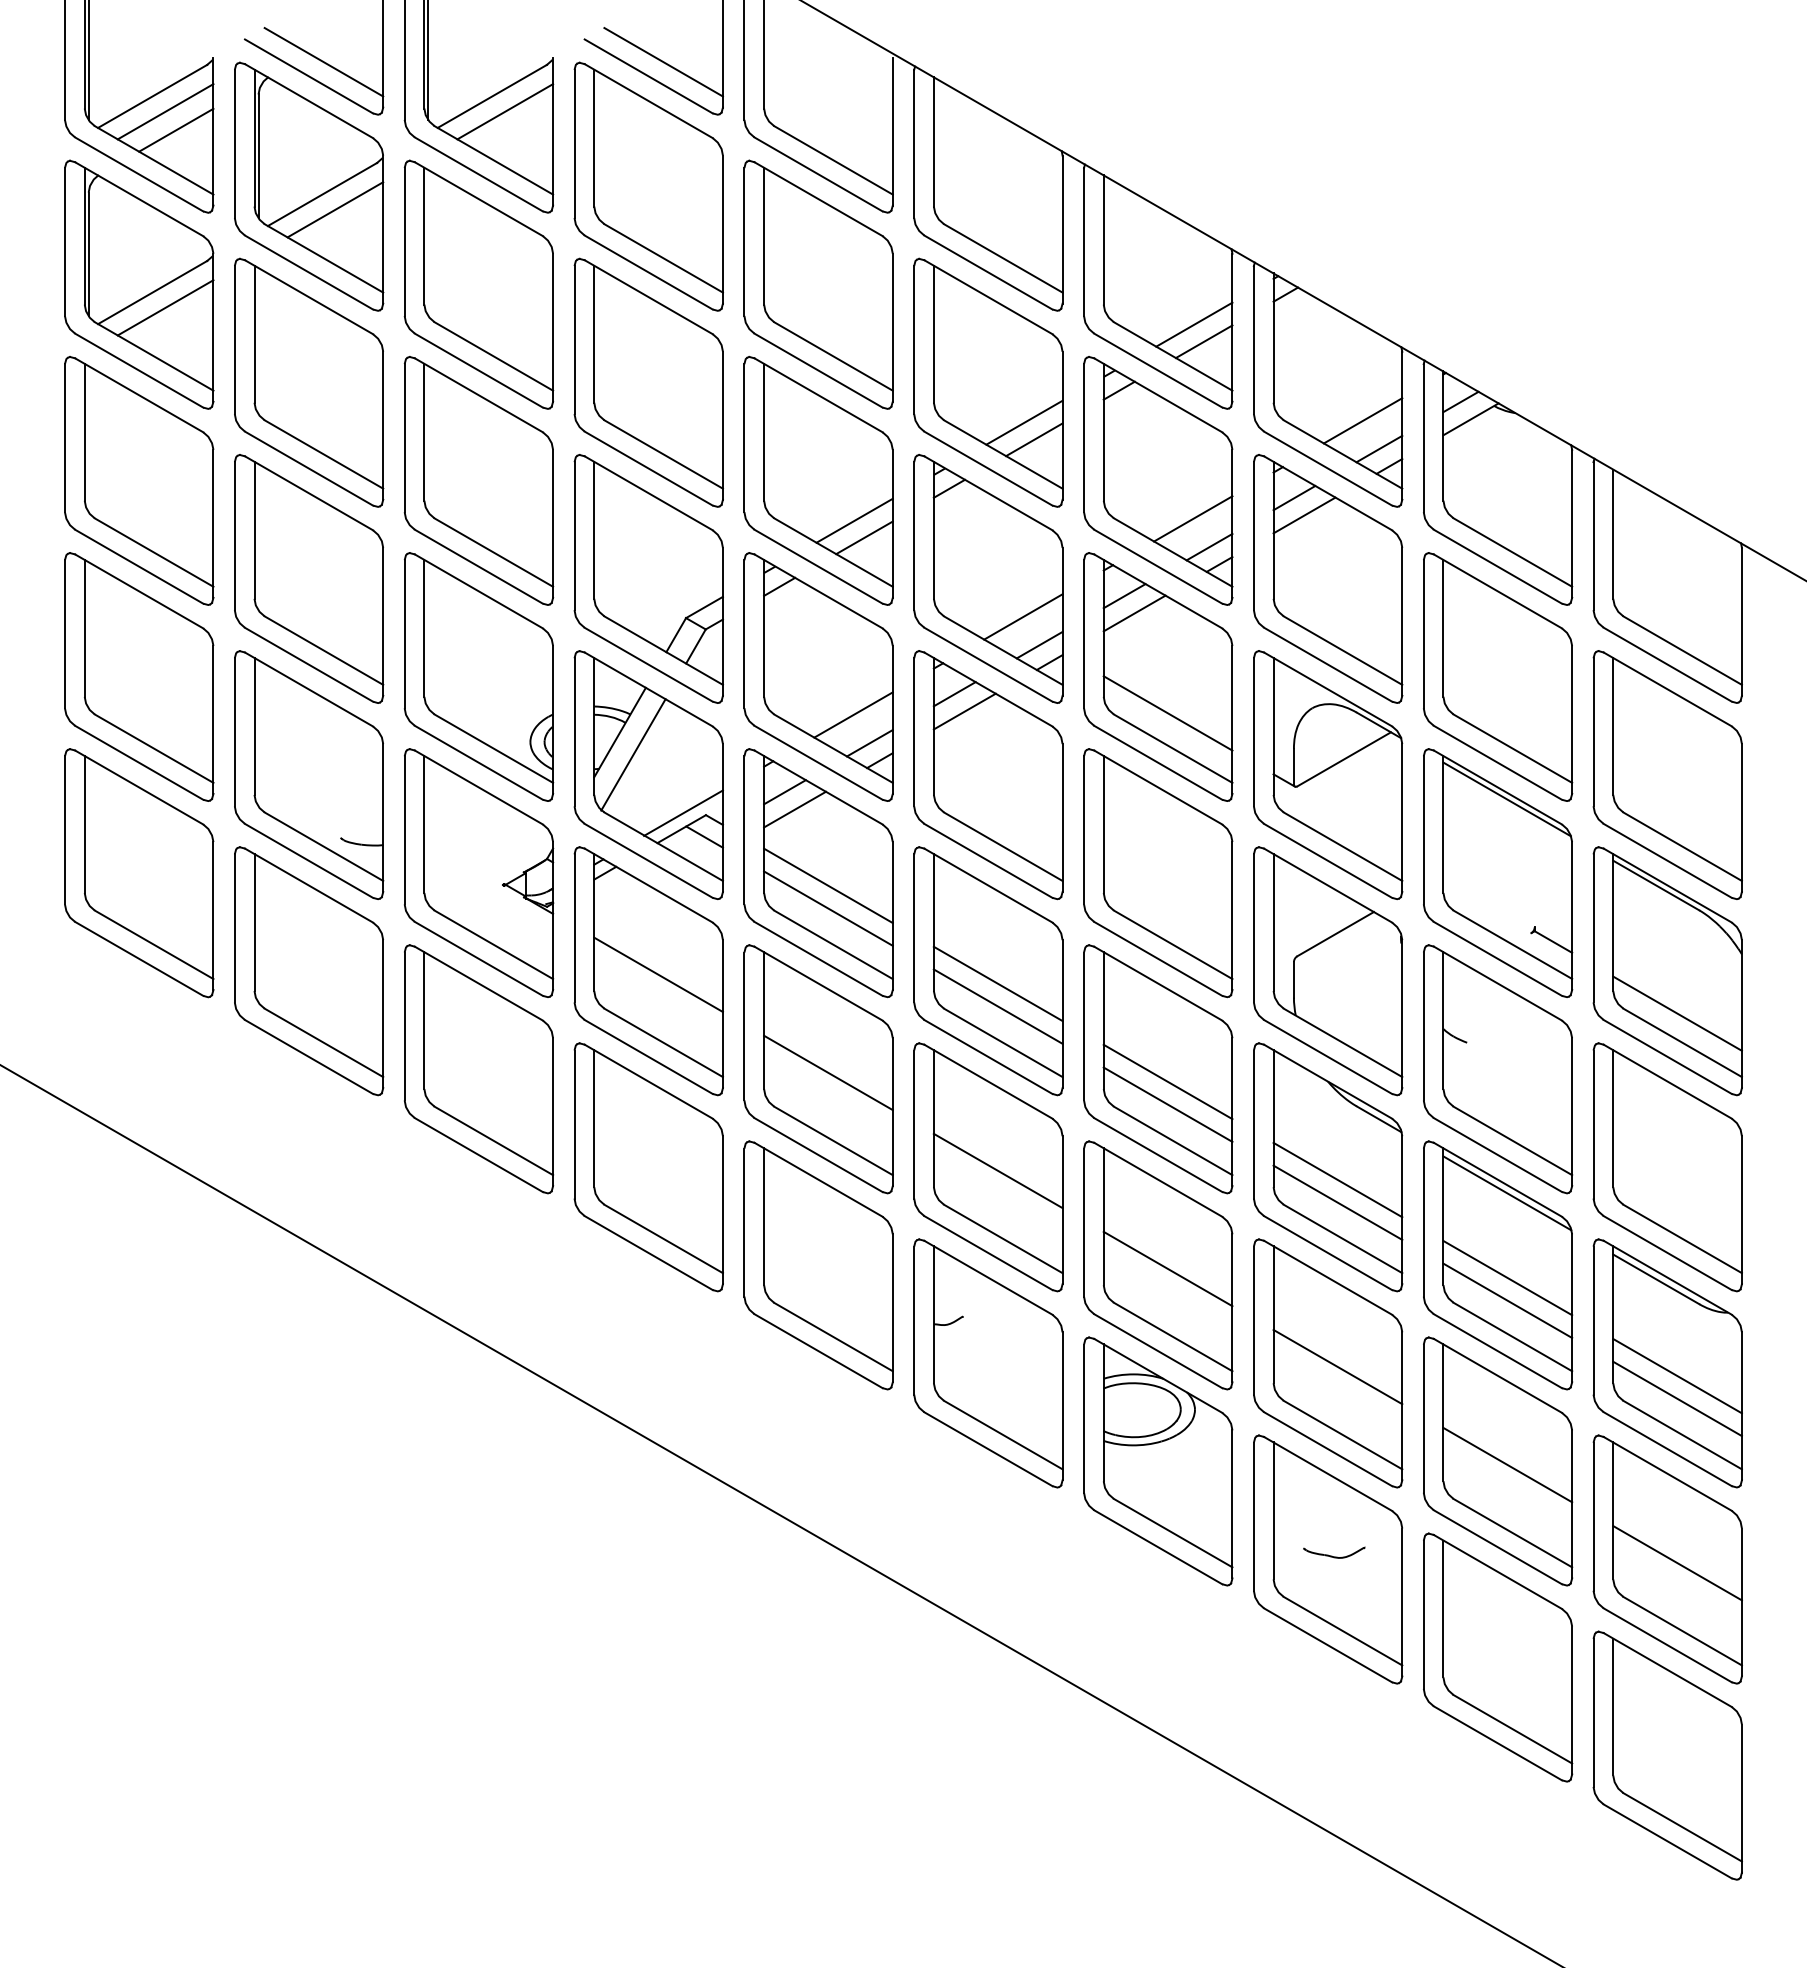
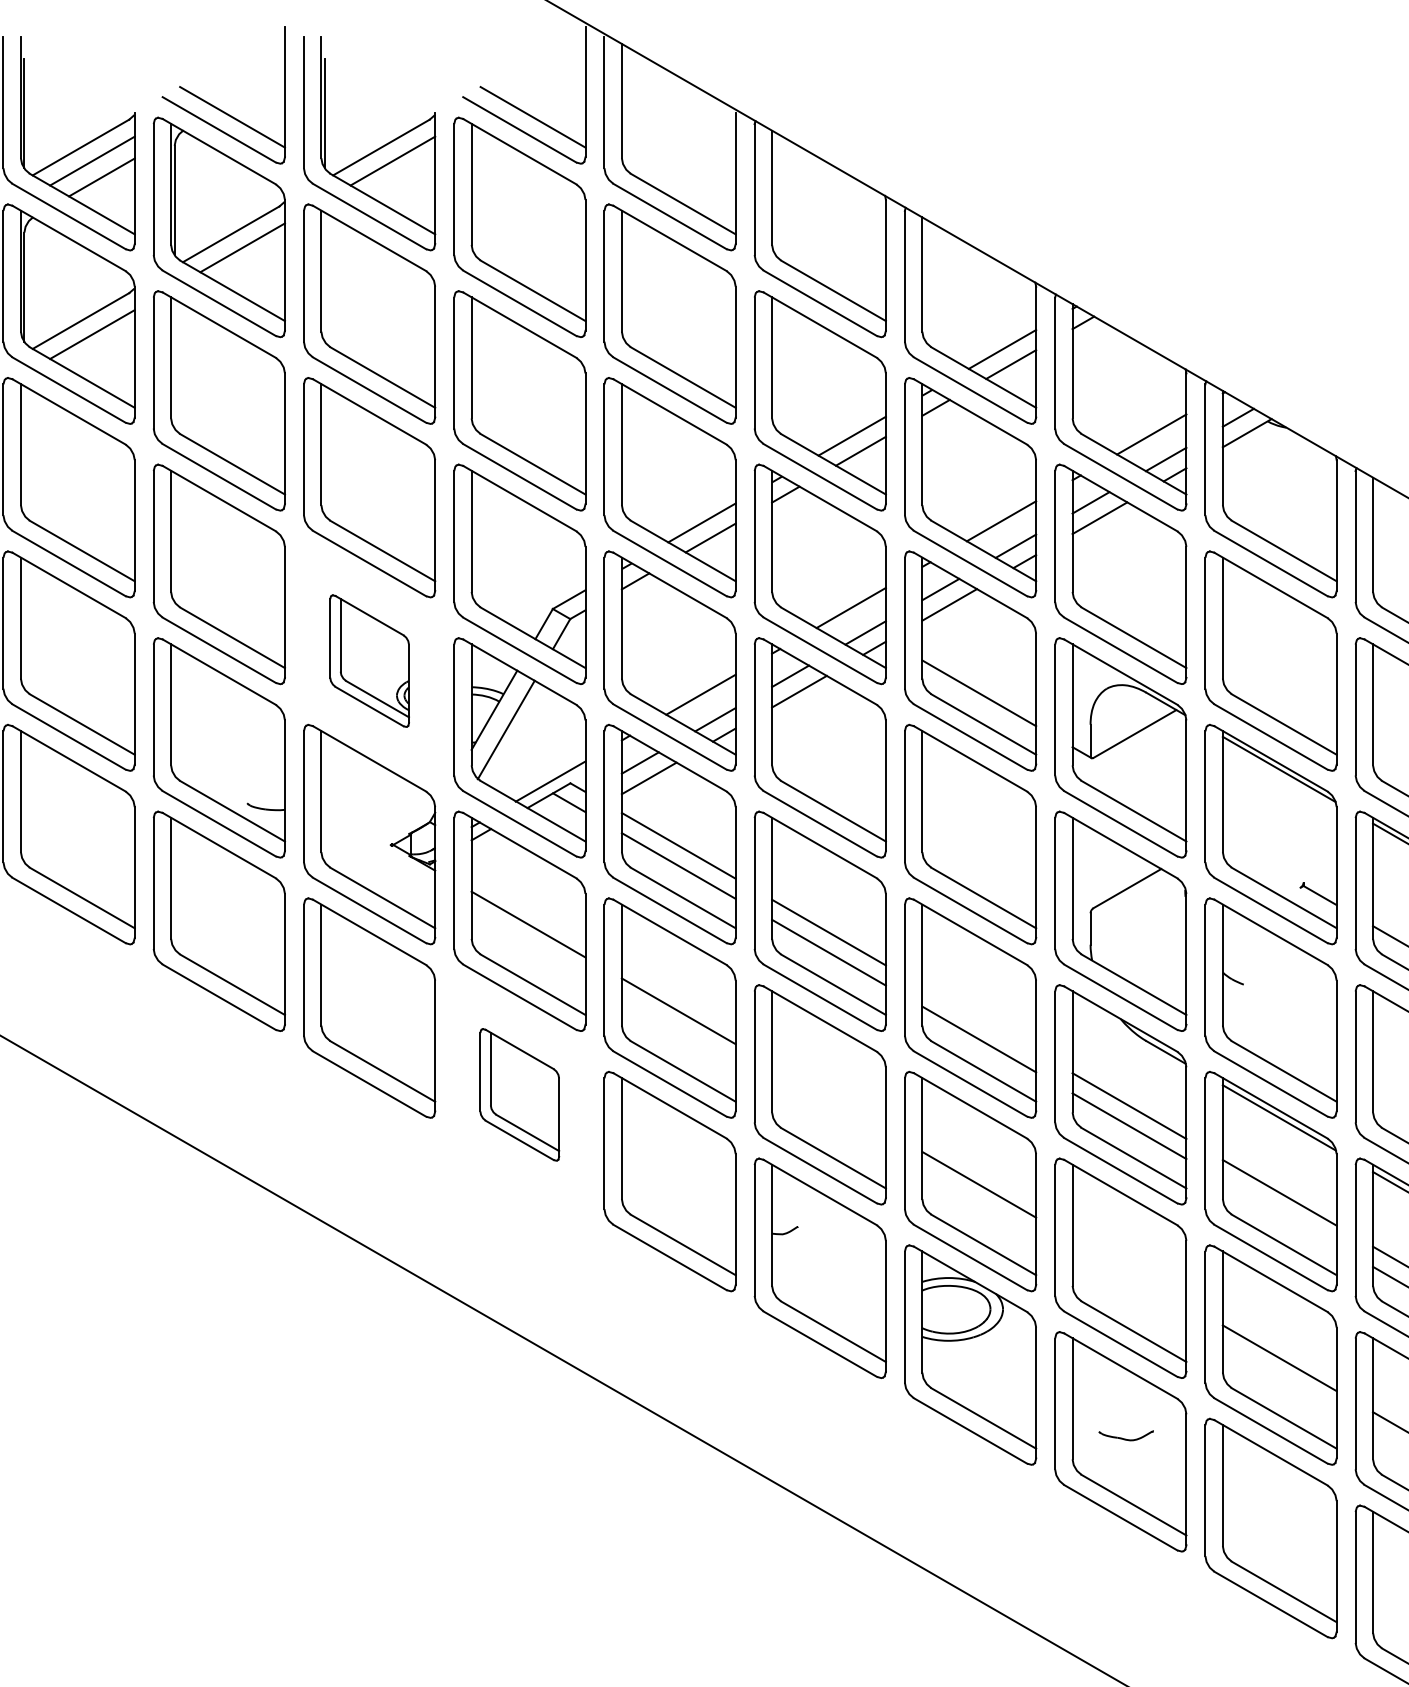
part: (478, 676) -> (369, 660), size x0.6
line: (1167, 1081) -> (978, 1018), removed
part: (648, 1167) -> (519, 1095), size x0.6
line: (997, 1170) -> (828, 1097), removed
line: (1507, 1300) -> (1279, 1212), removed
line: (1337, 1366) -> (1129, 1271), removed

